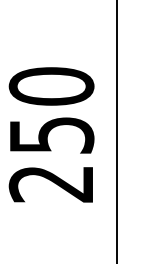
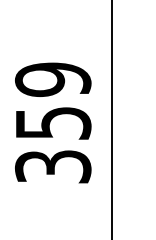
text: (51, 134) -> (53, 122), 250 -> 359

